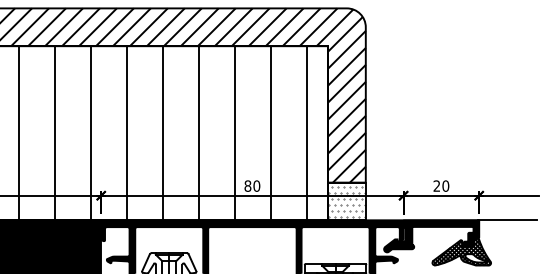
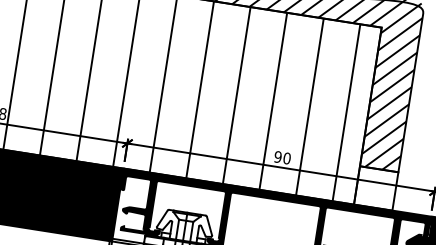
text: (247, 185) -> (277, 156), 80 -> 90
hatch: (346, 201) -> (375, 188), removed

